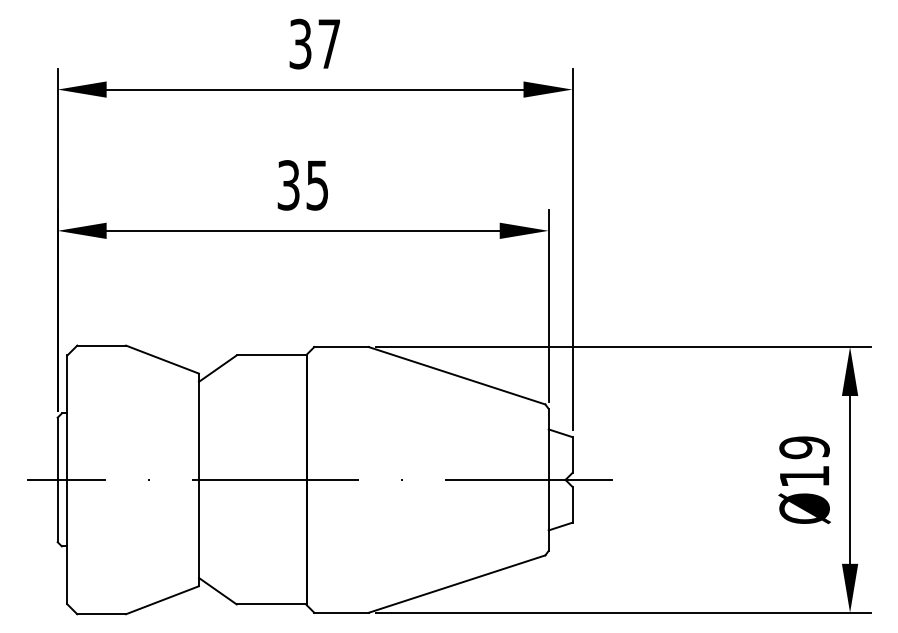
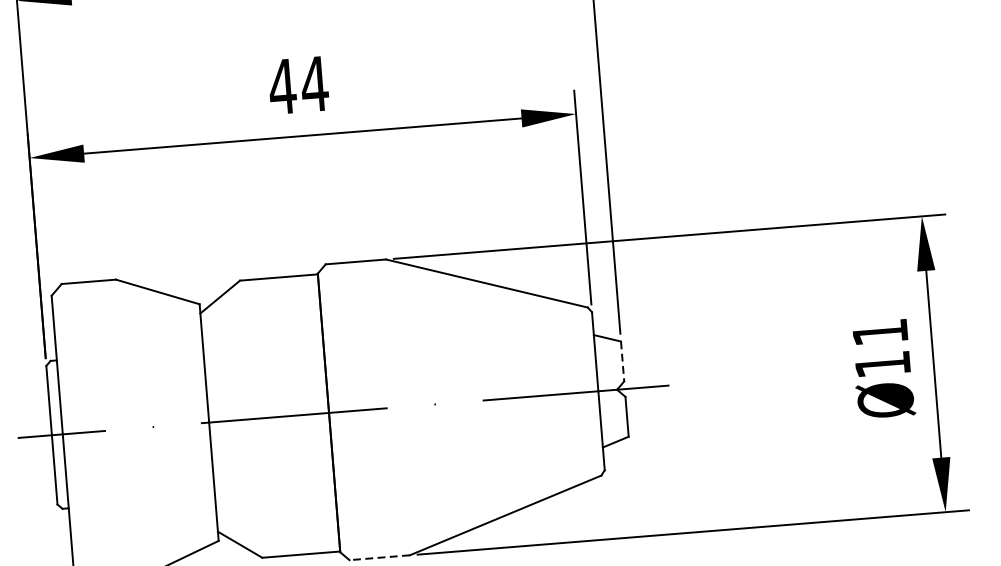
text: (302, 185) -> (298, 85), 35 -> 44
text: (804, 447) -> (880, 332), Ø19 -> Ø11
line: (572, 455) -> (622, 361), solid -> dashed
line: (341, 612) -> (379, 557), solid -> dashed

